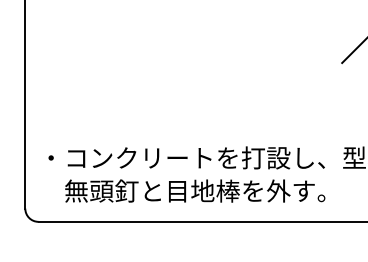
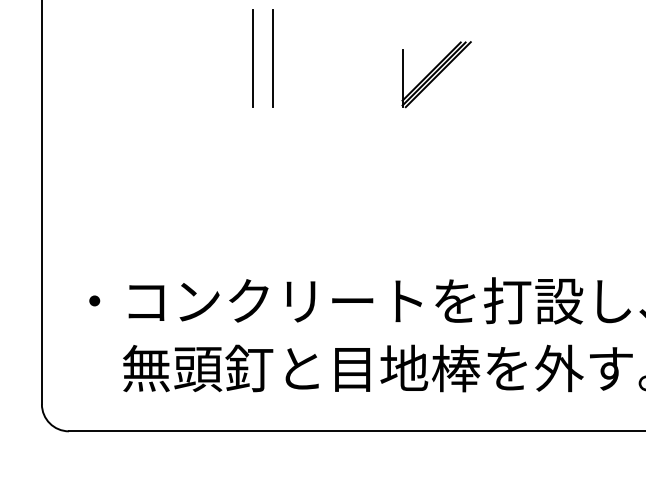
line: (128, 39) -> (252, 59), added
line: (138, 39) -> (272, 59), added
part: (218, 47) -> (436, 75), added

